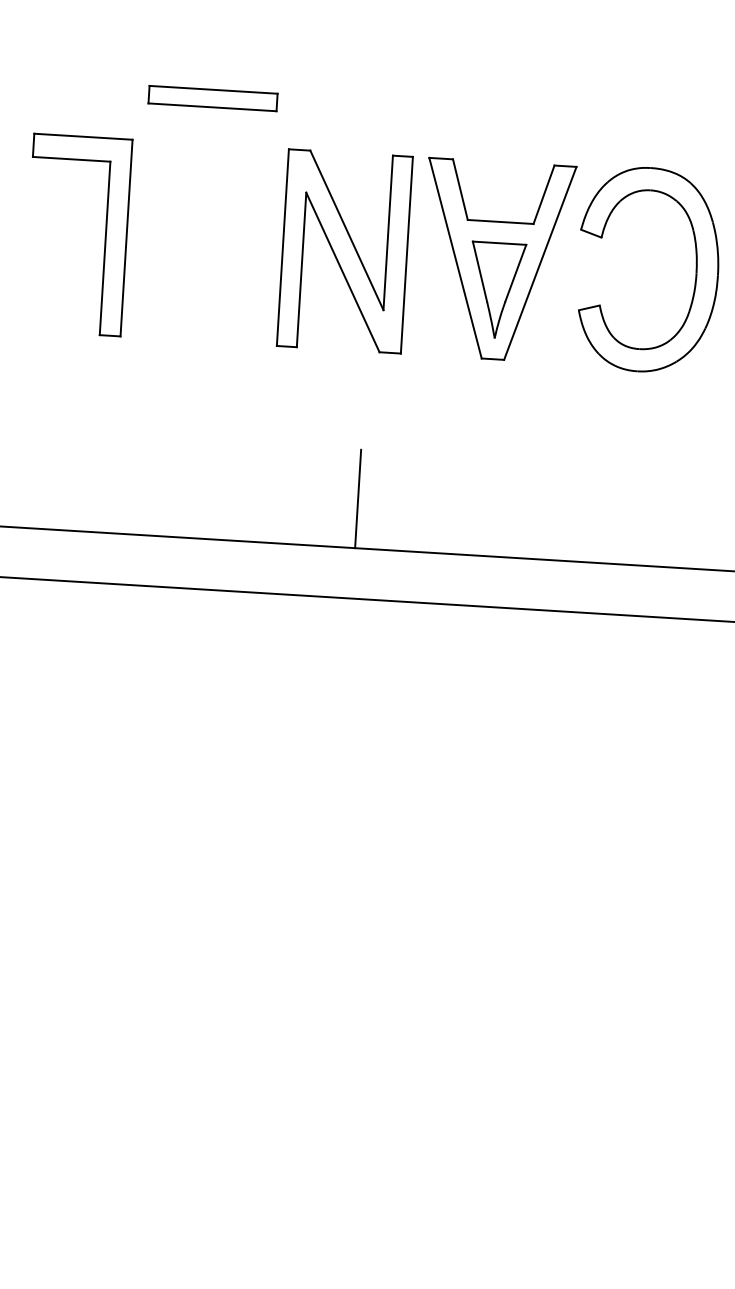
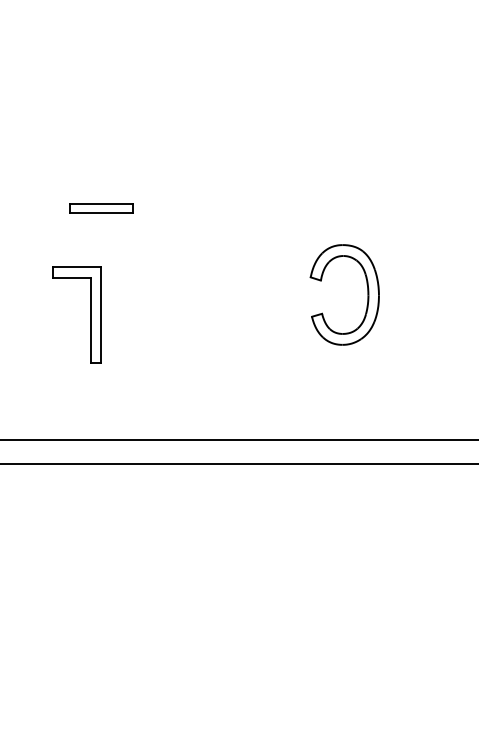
part: (212, 99) -> (101, 208), moved
part: (105, 235) -> (90, 314), moved
part: (407, 254) -> (226, 294), removed
line: (357, 498) -> (209, 415), removed

